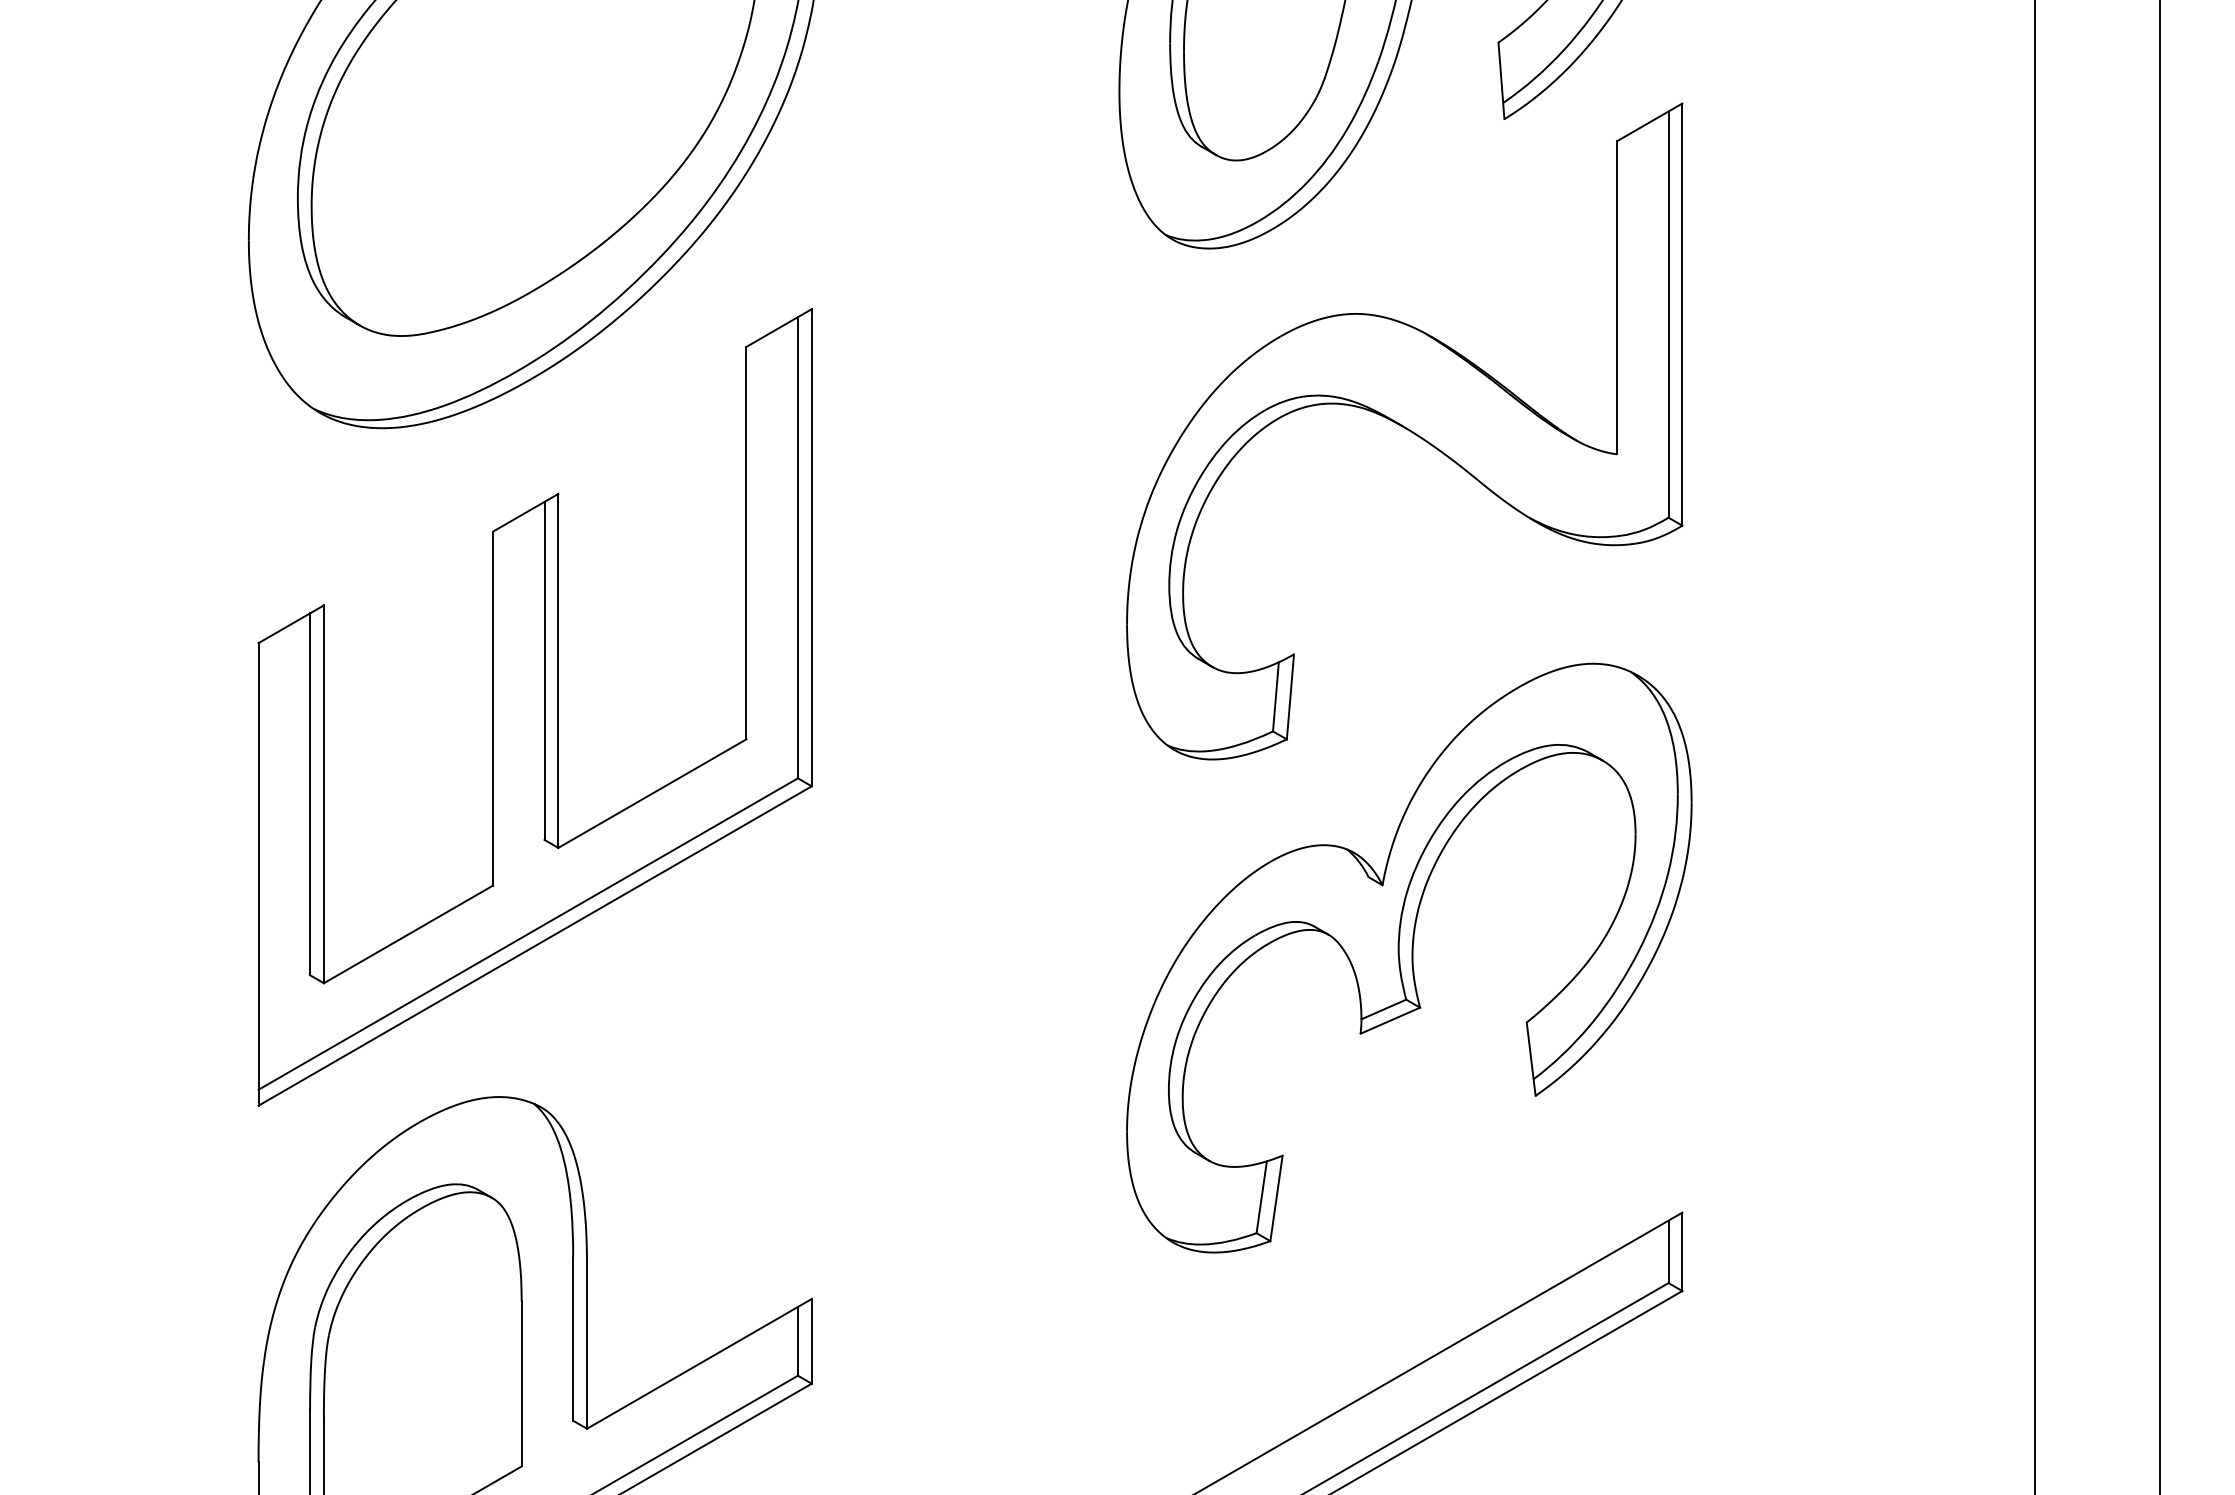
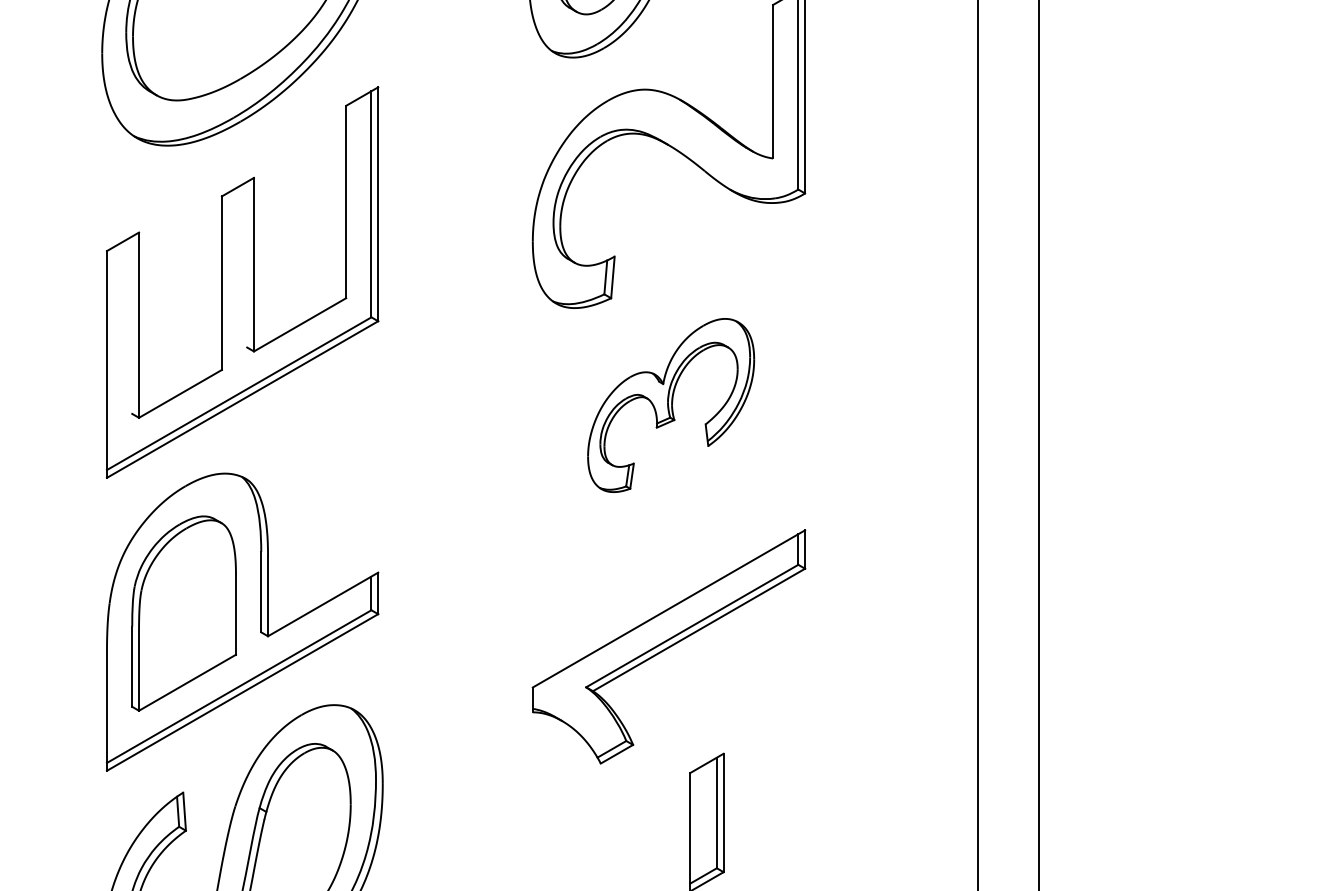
line: (545, 670) -> (247, 264), removed
line: (310, 792) -> (132, 324), removed
part: (1407, 958) -> (670, 405), size x0.6

